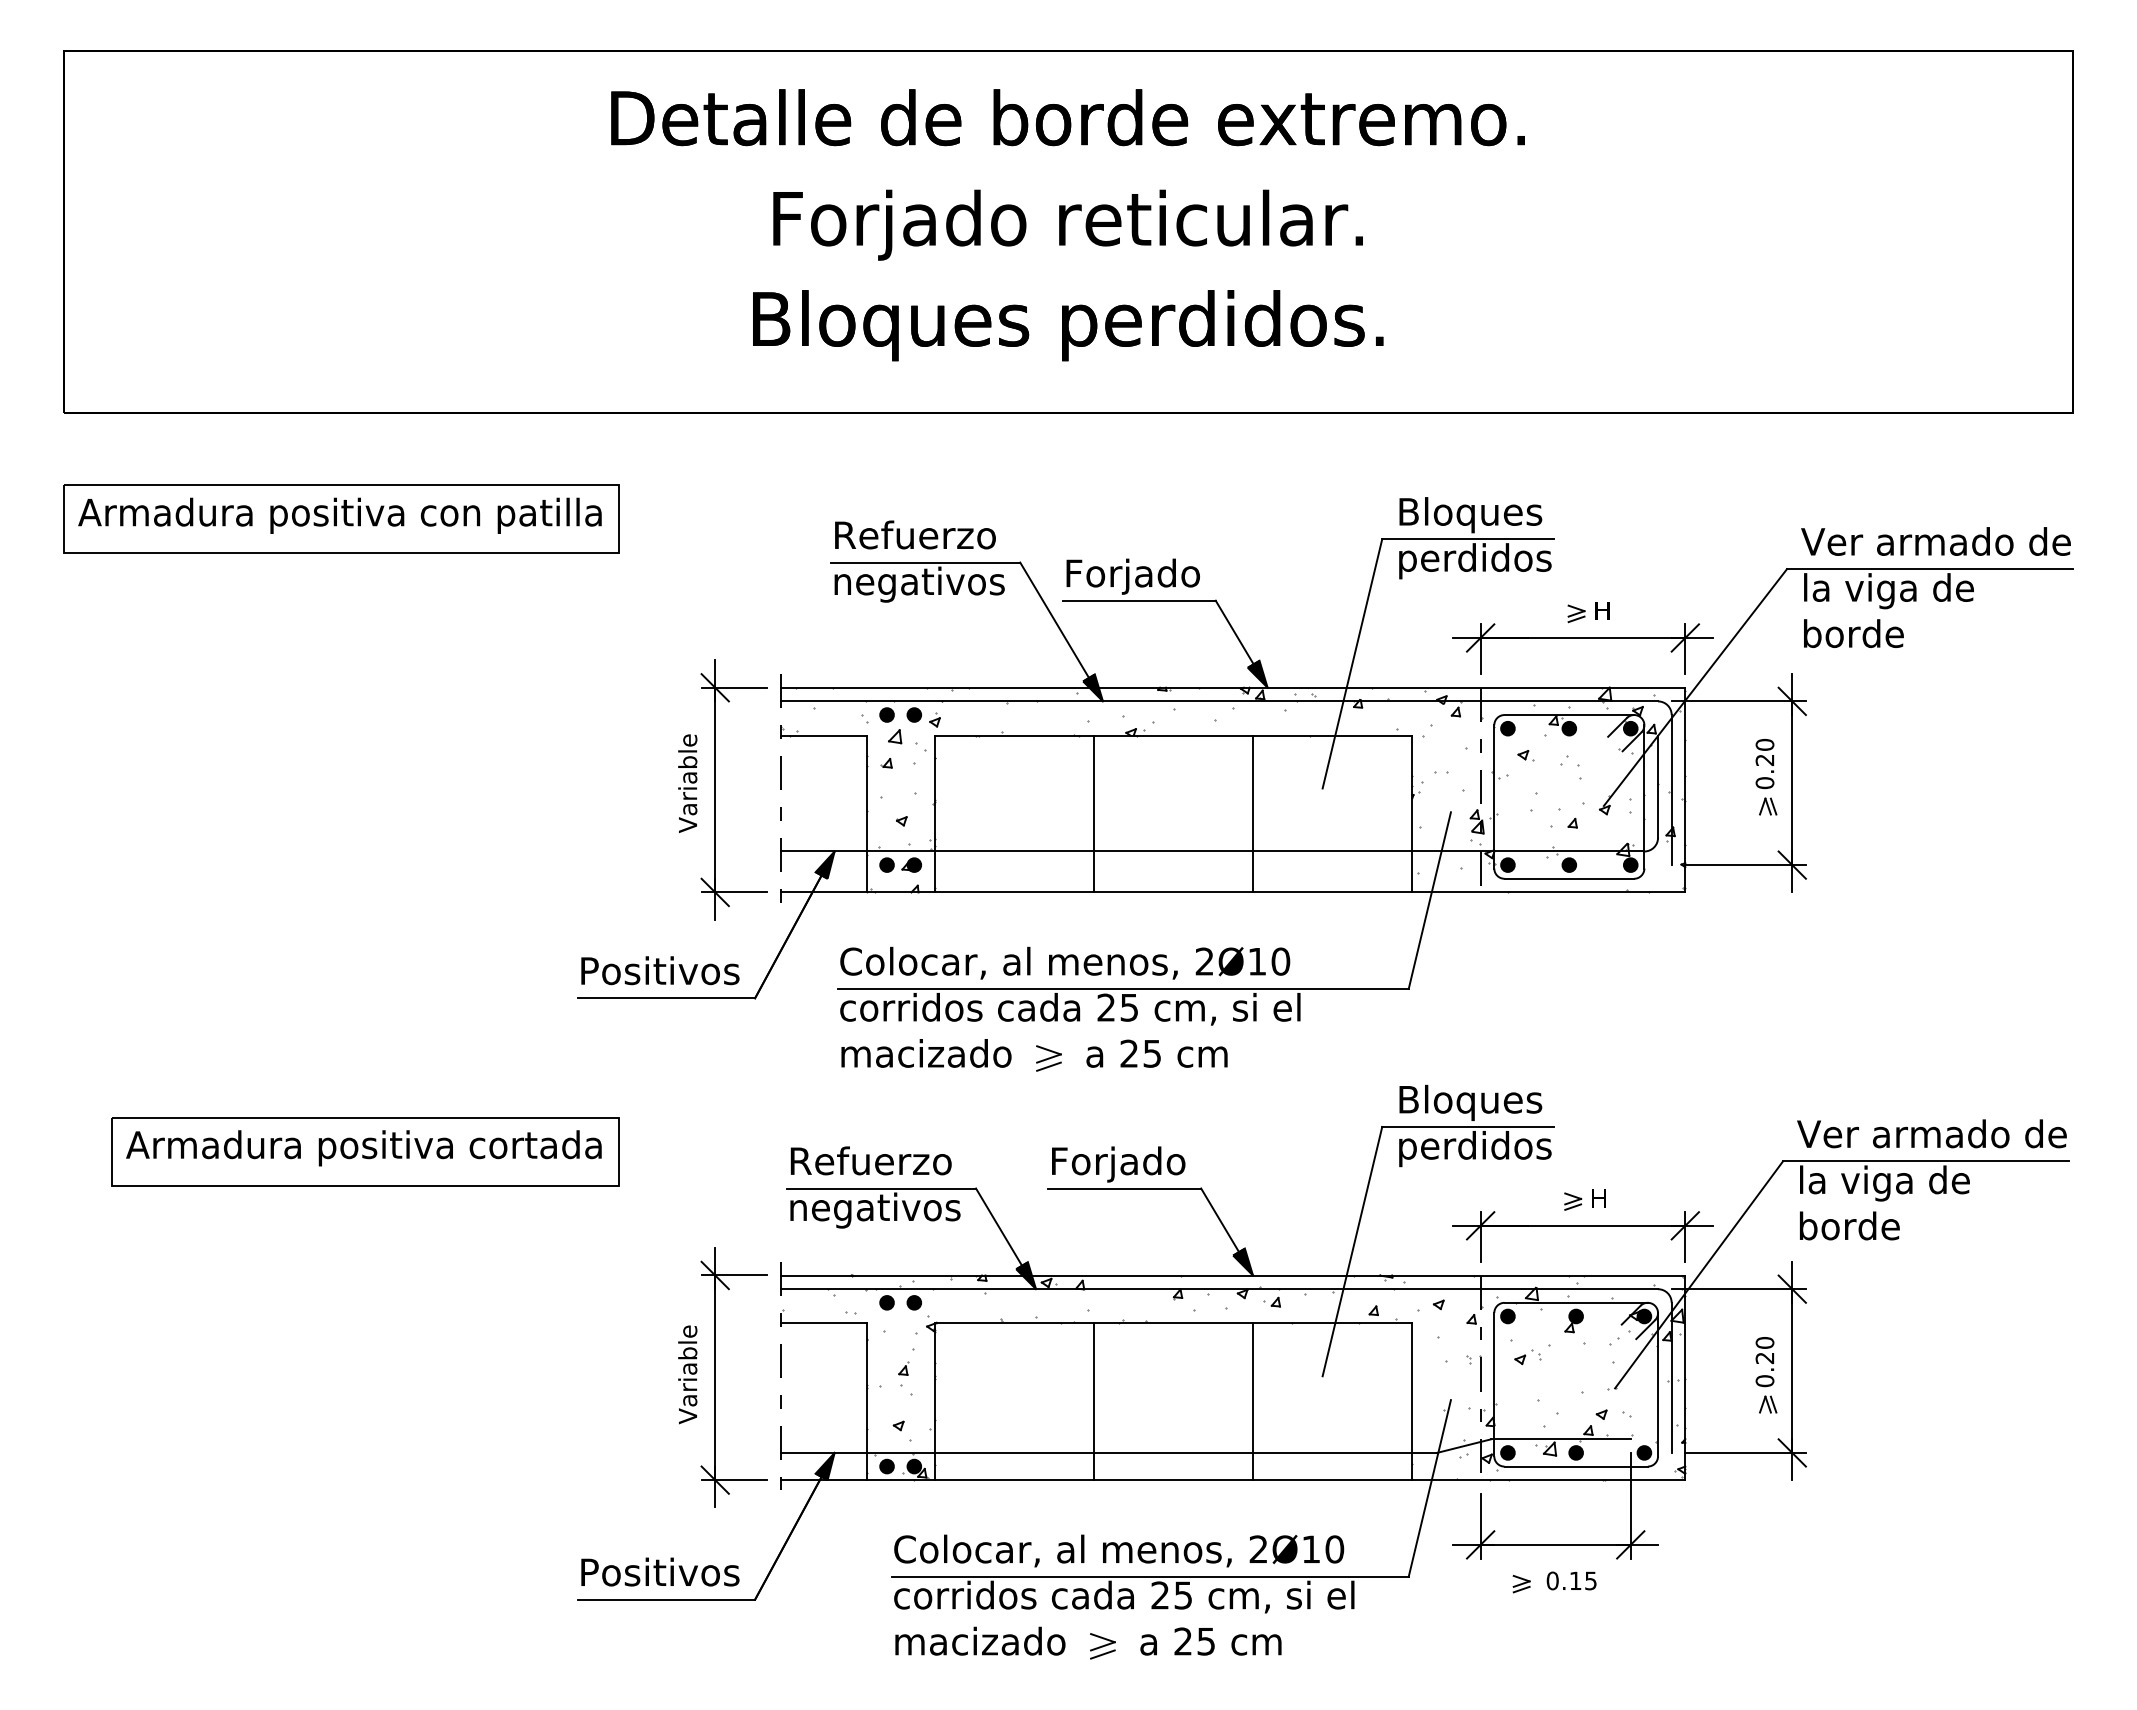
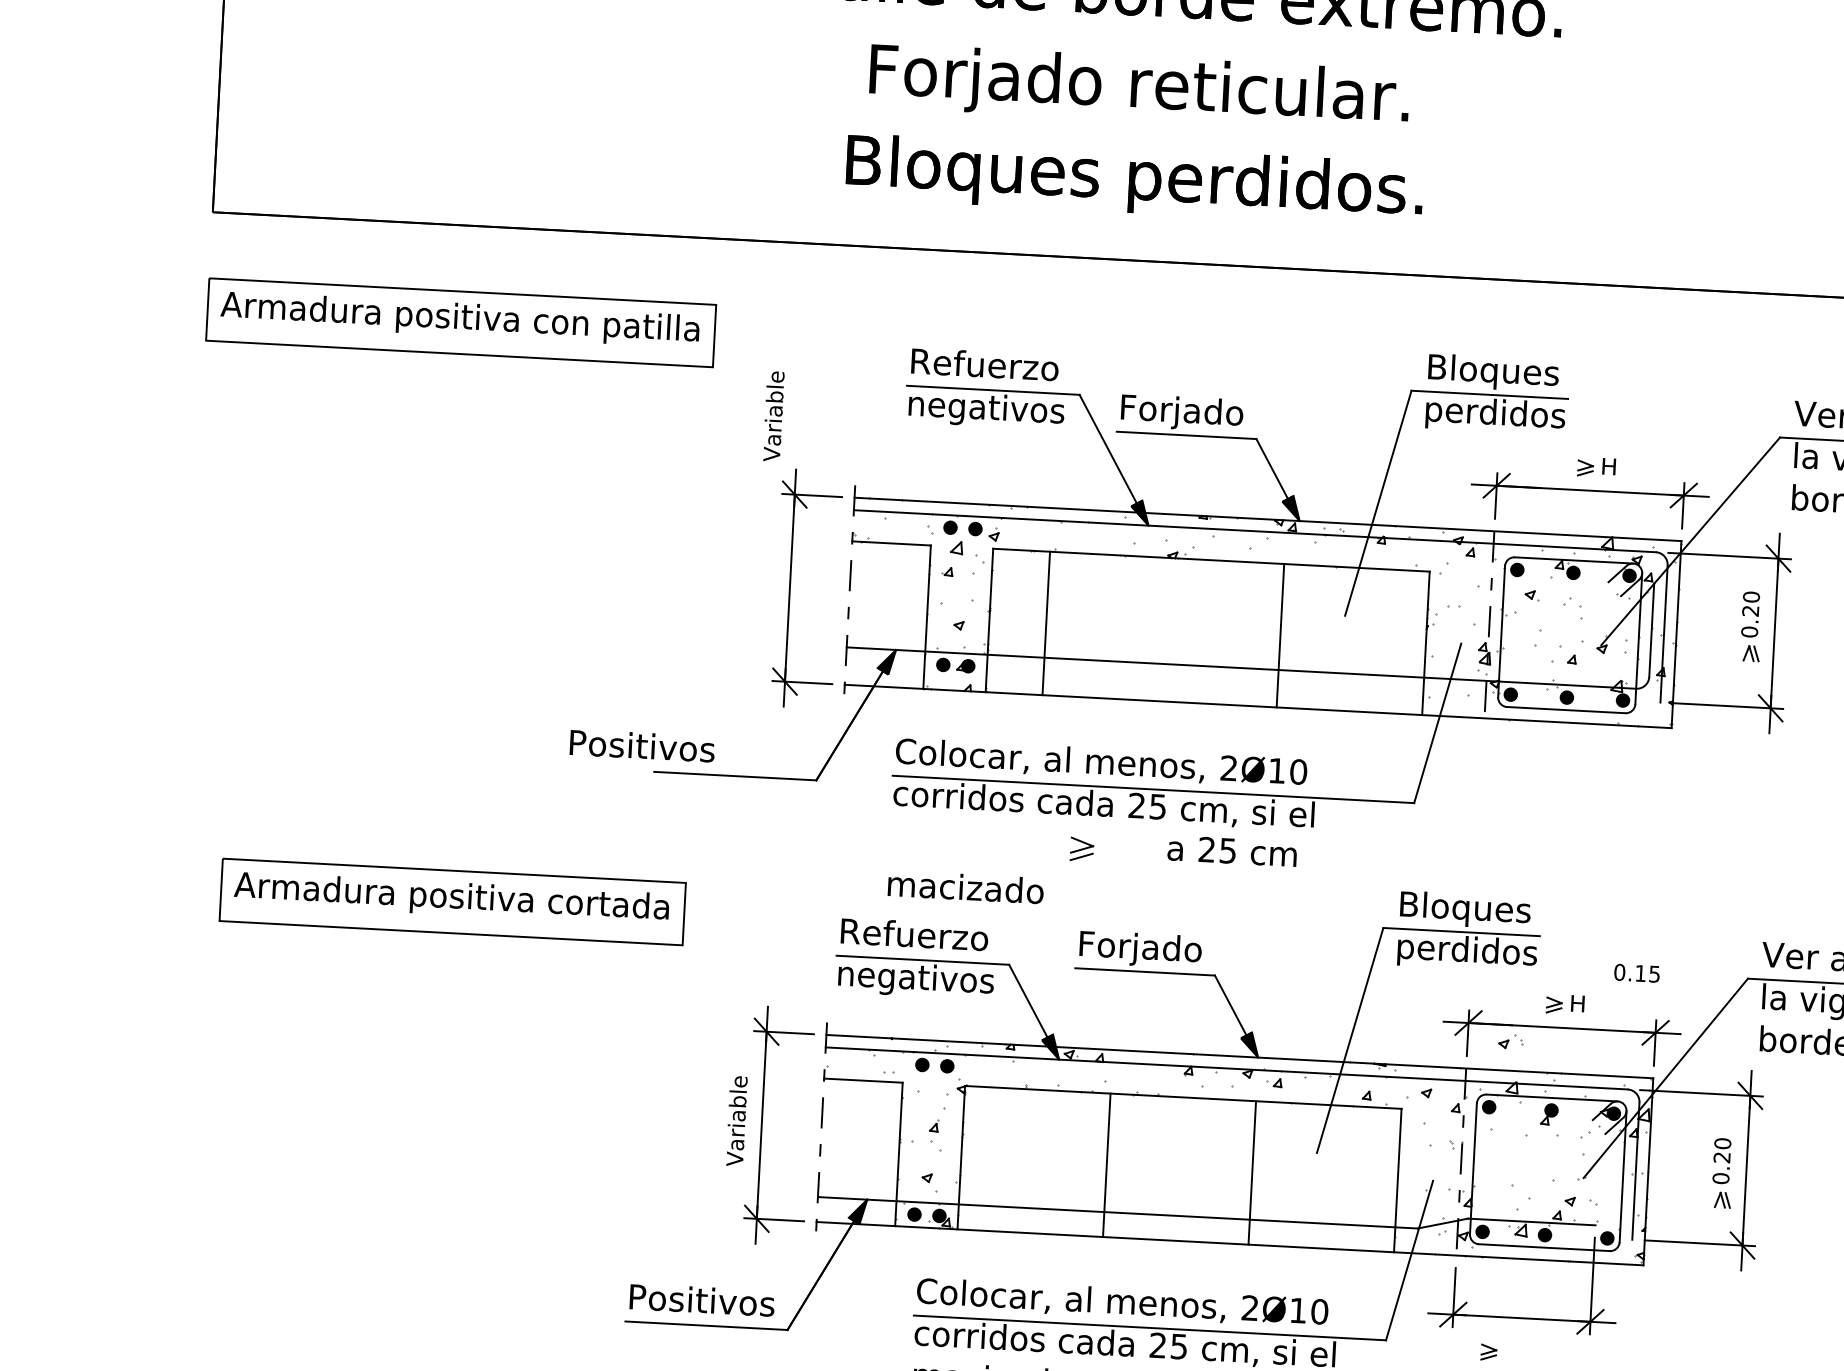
text: (687, 783) -> (773, 416), moved
line: (1094, 813) -> (1046, 623), moved
text: (660, 970) -> (642, 745), moved
text: (926, 1053) -> (965, 887), moved
text: (1156, 1053) -> (1231, 850), moved
part: (1527, 1356) -> (1510, 1041), moved
text: (1571, 1580) -> (1636, 972), moved

